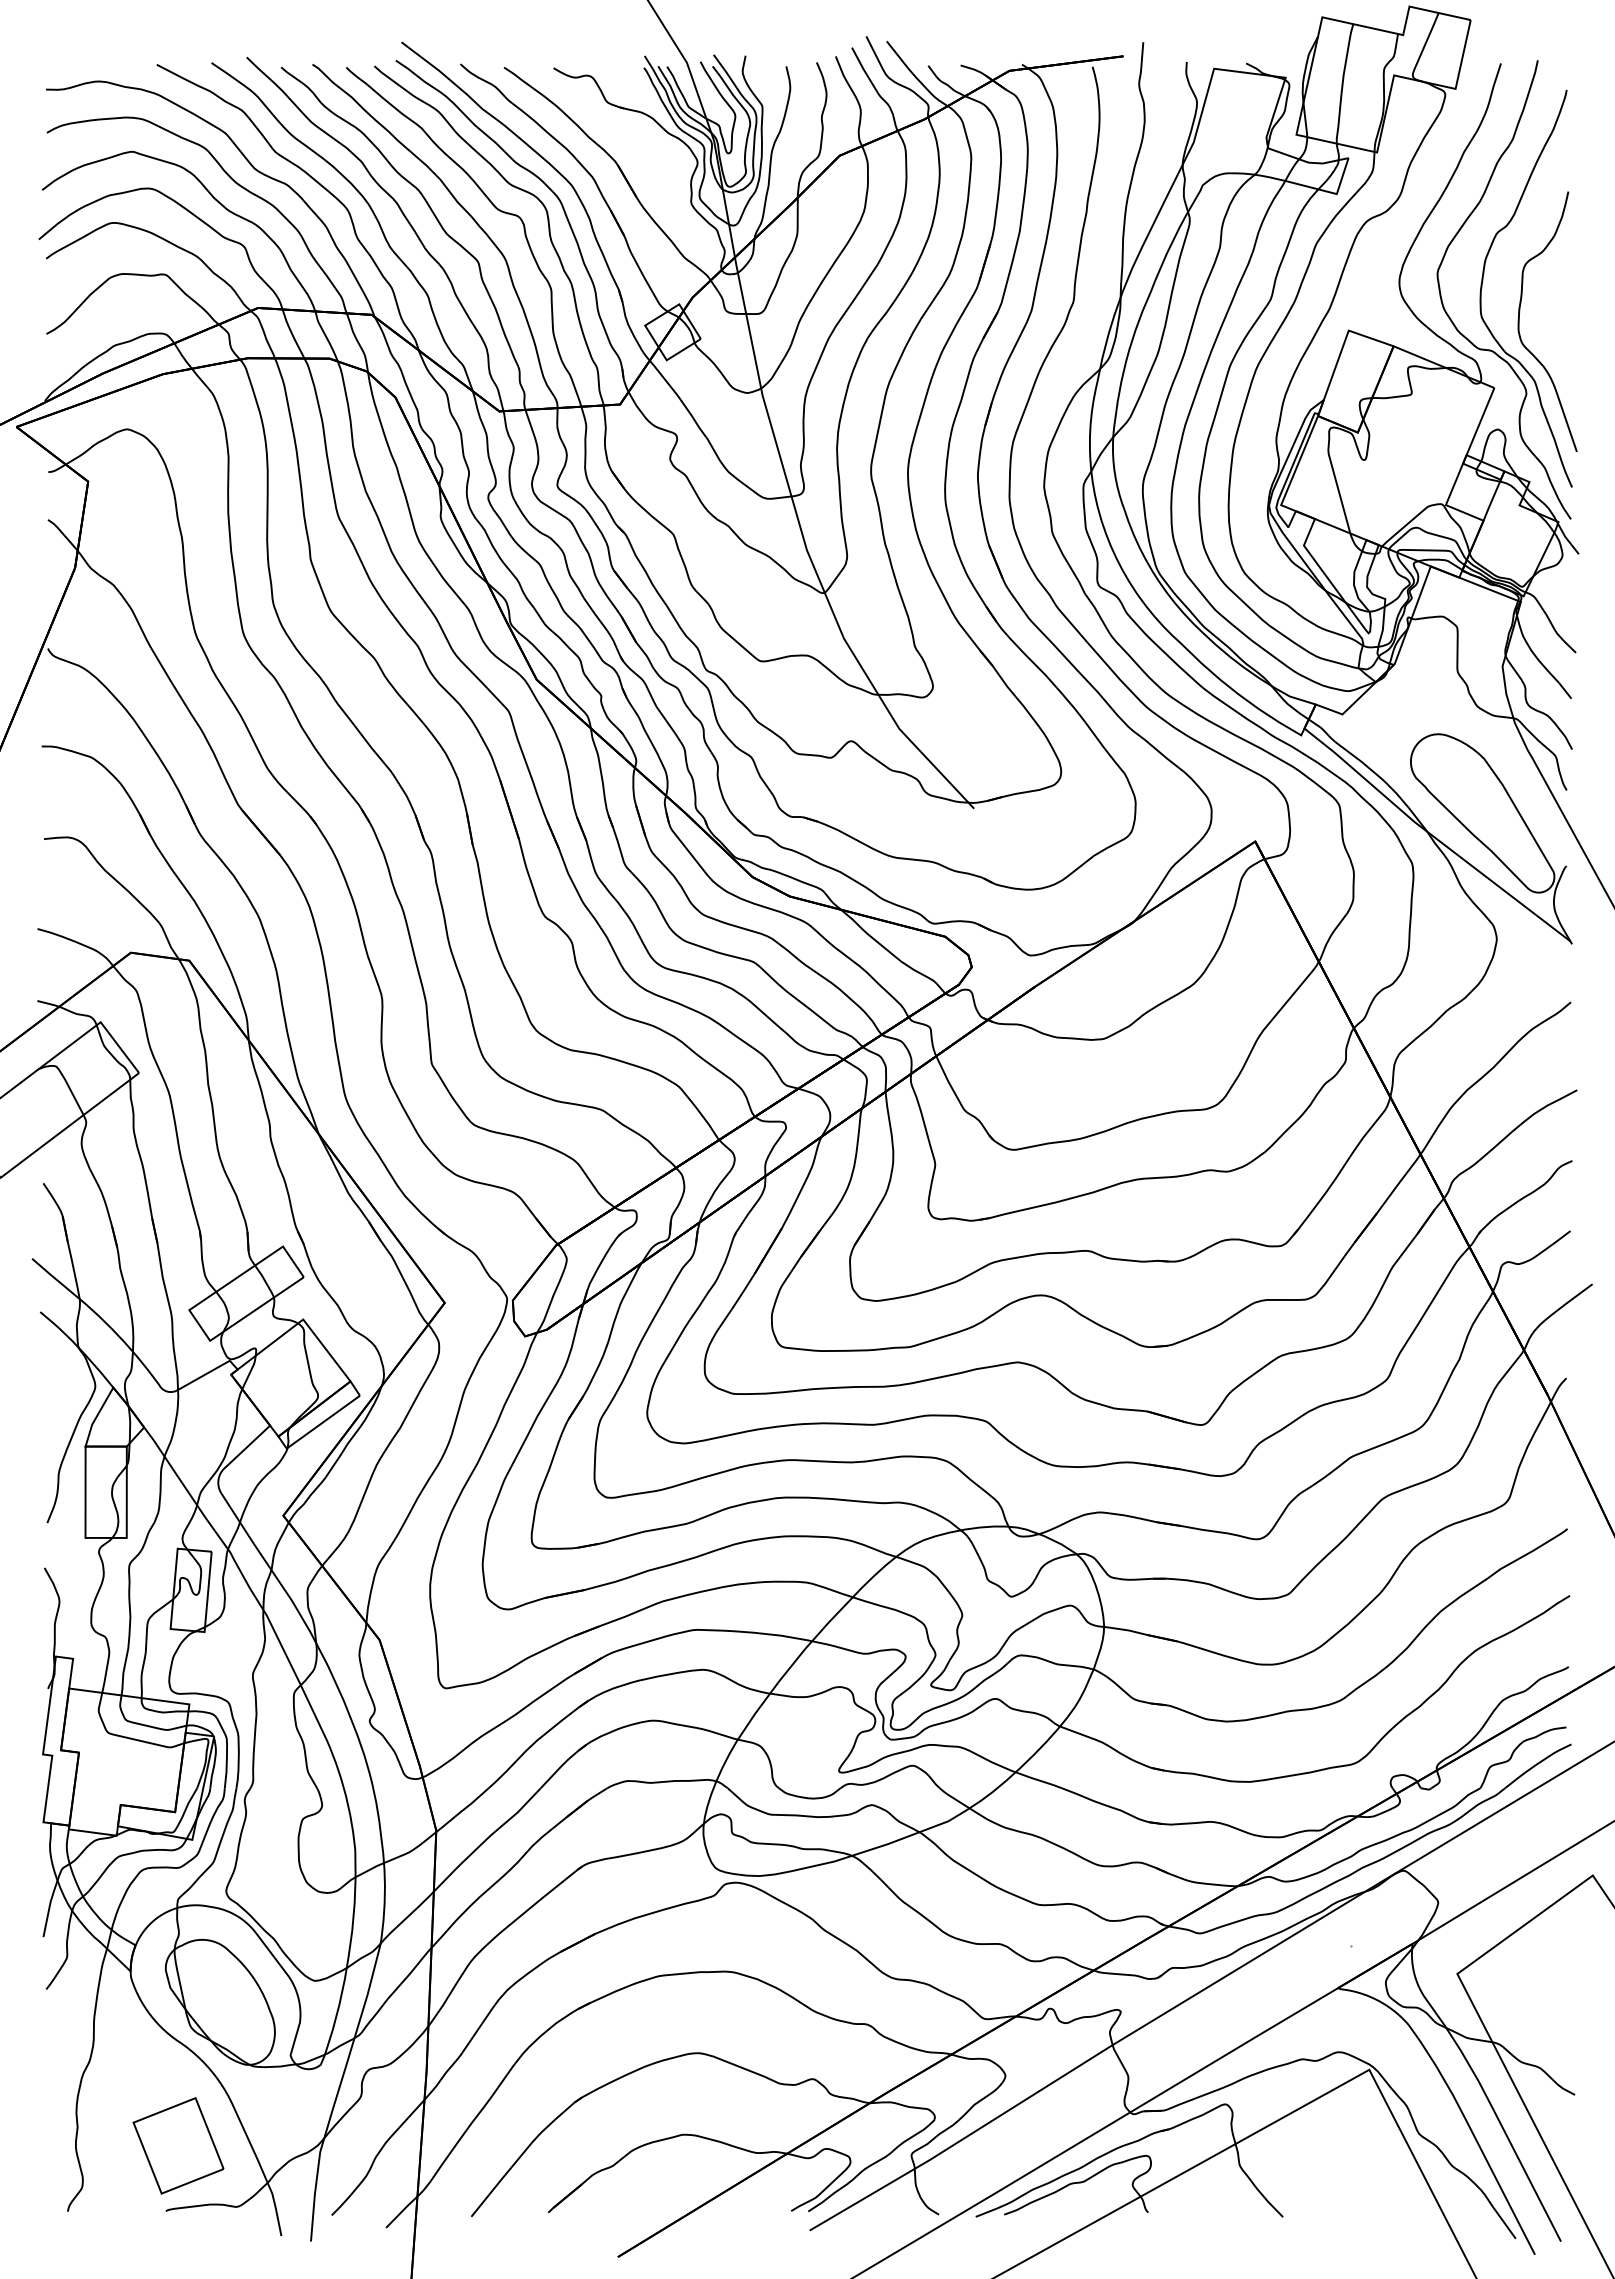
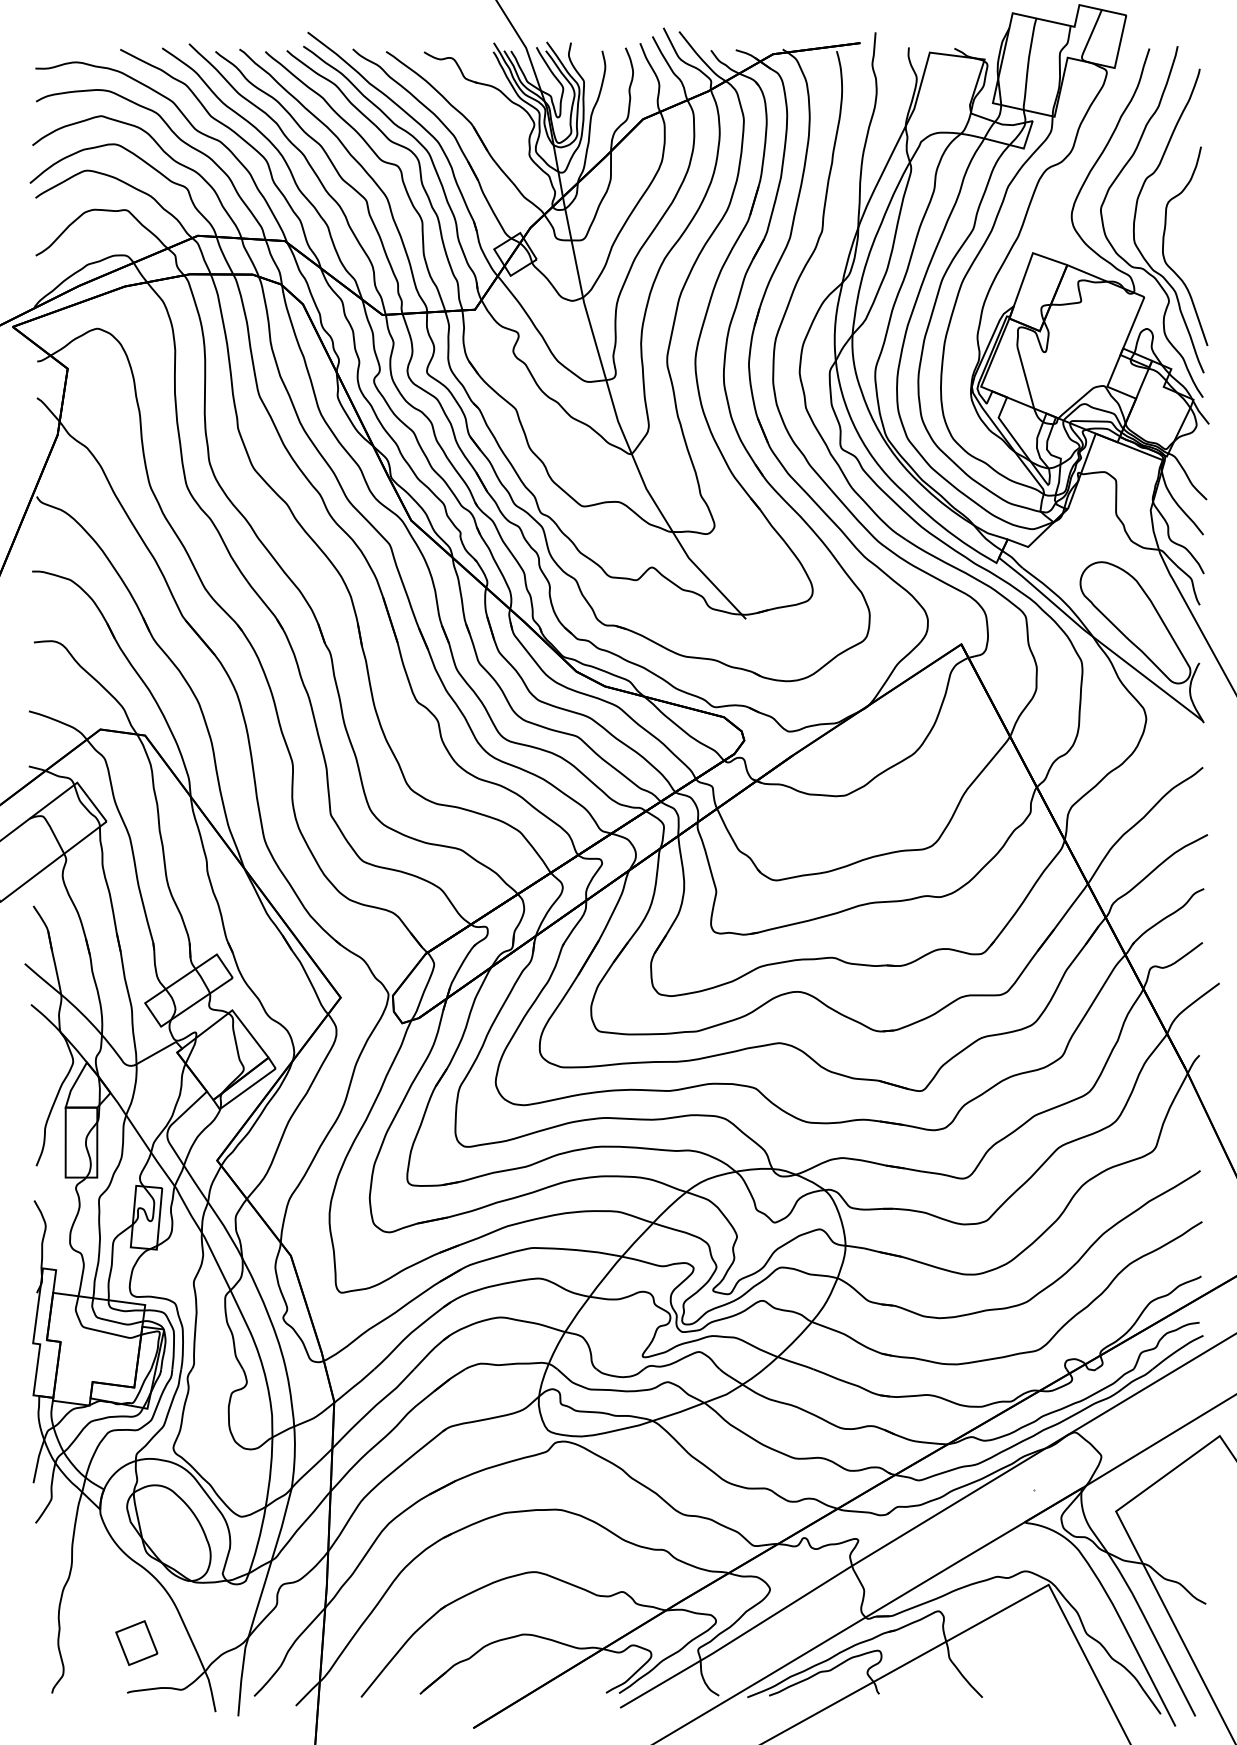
part: (178, 2145) -> (136, 1642), size x0.6

